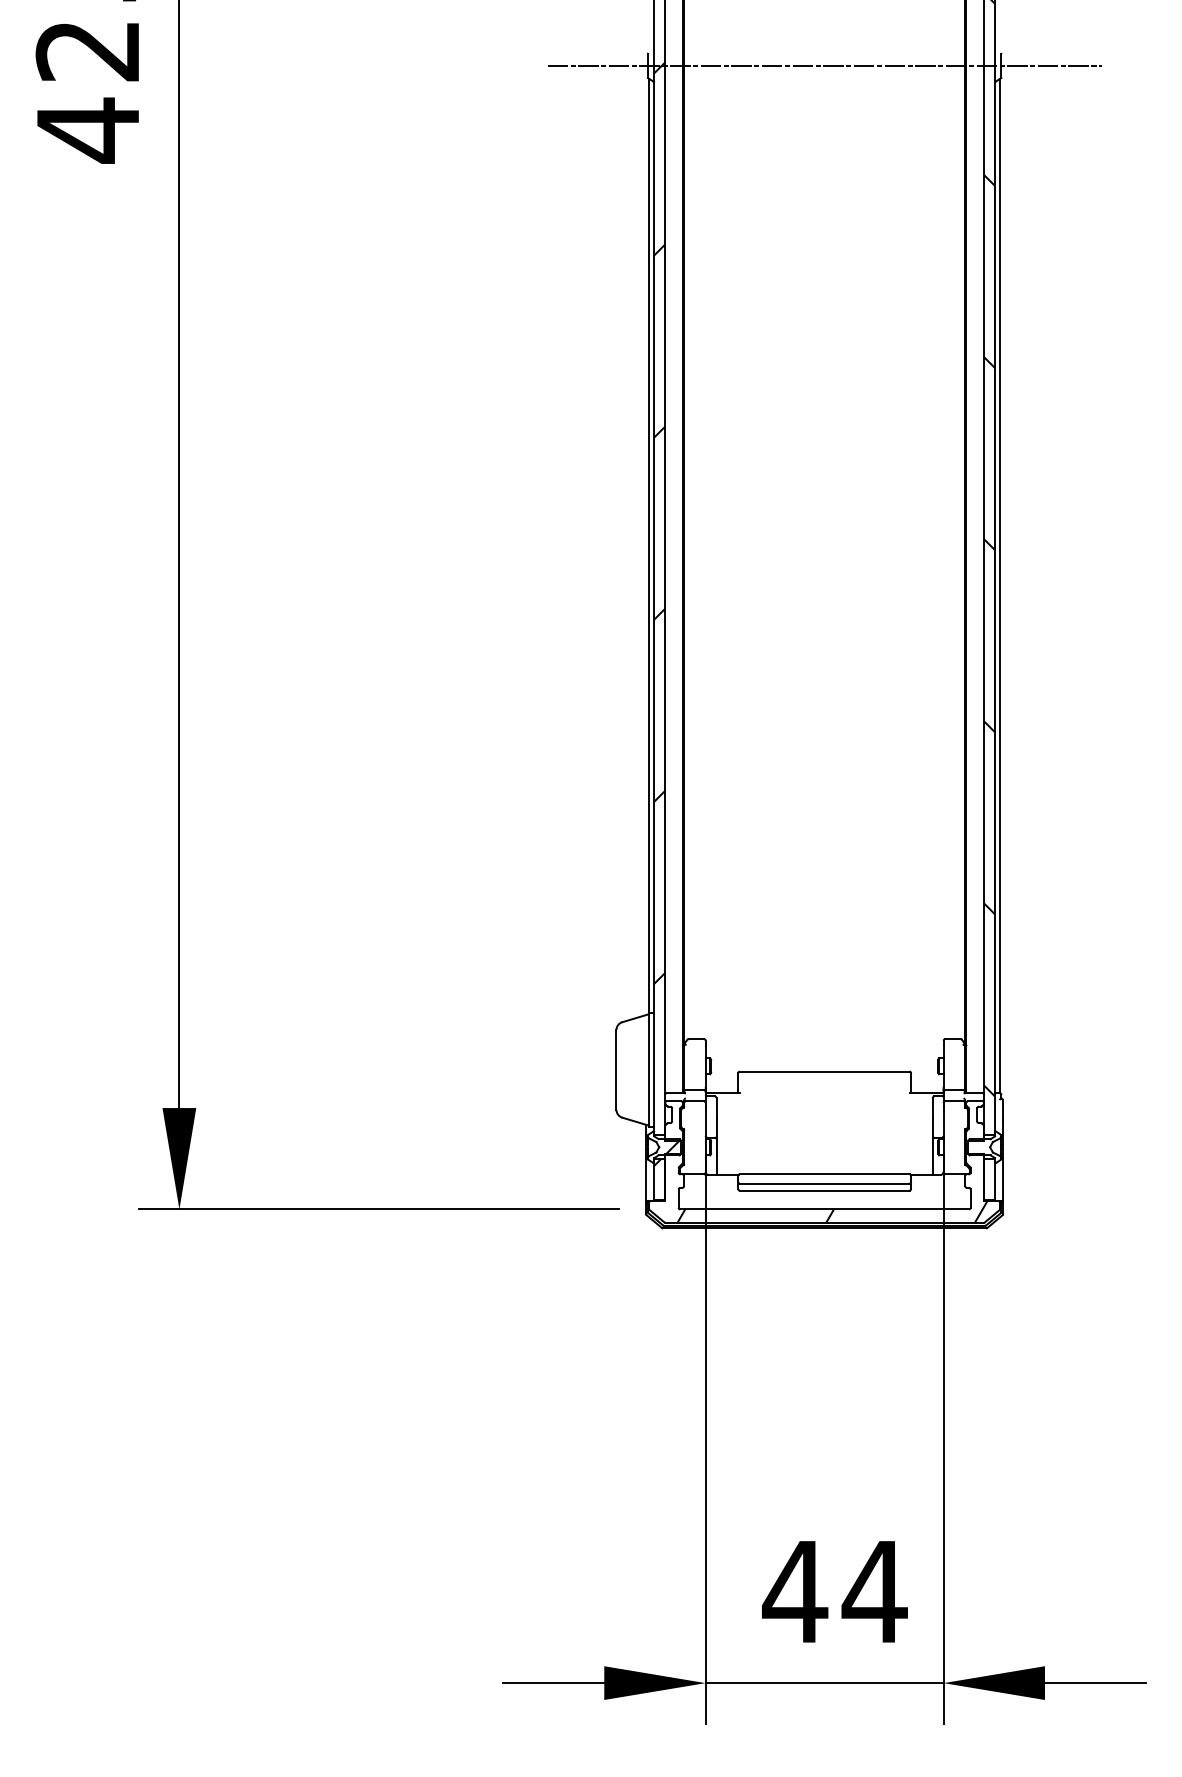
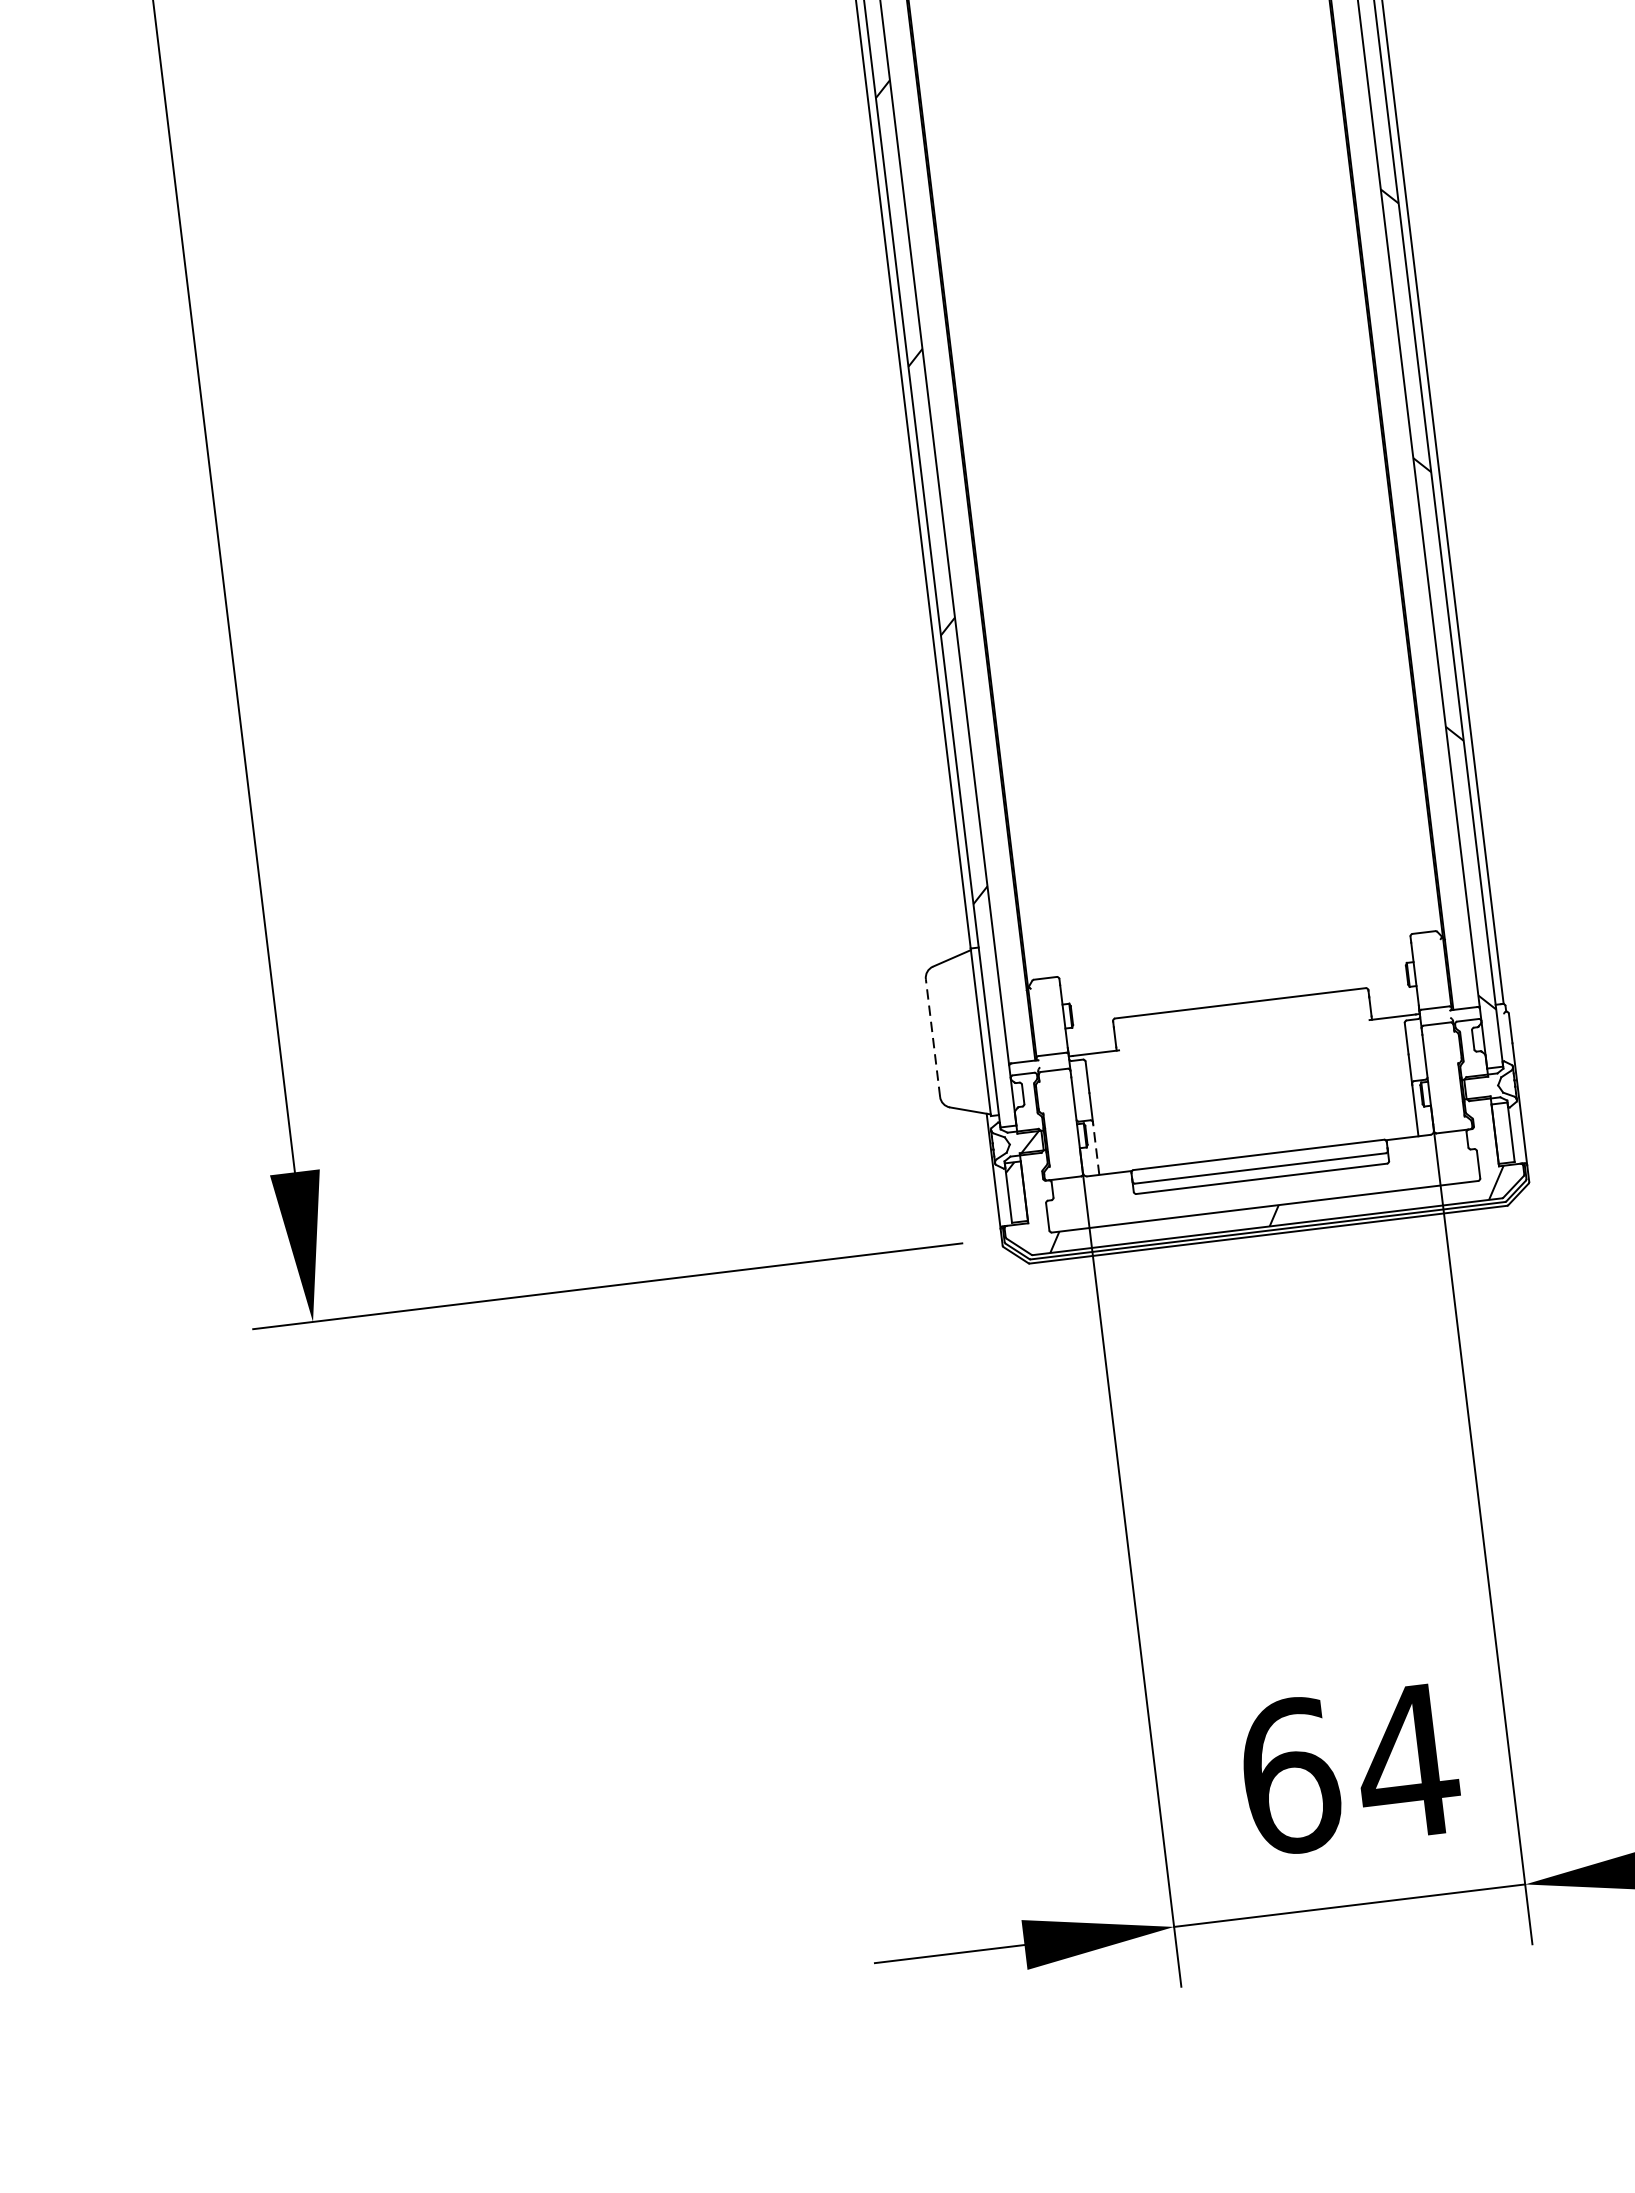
line: (616, 1069) -> (932, 1037), solid -> dashed
line: (716, 1156) -> (1096, 1147), solid -> dashed
text: (795, 1591) -> (1290, 1775), 44 -> 64

